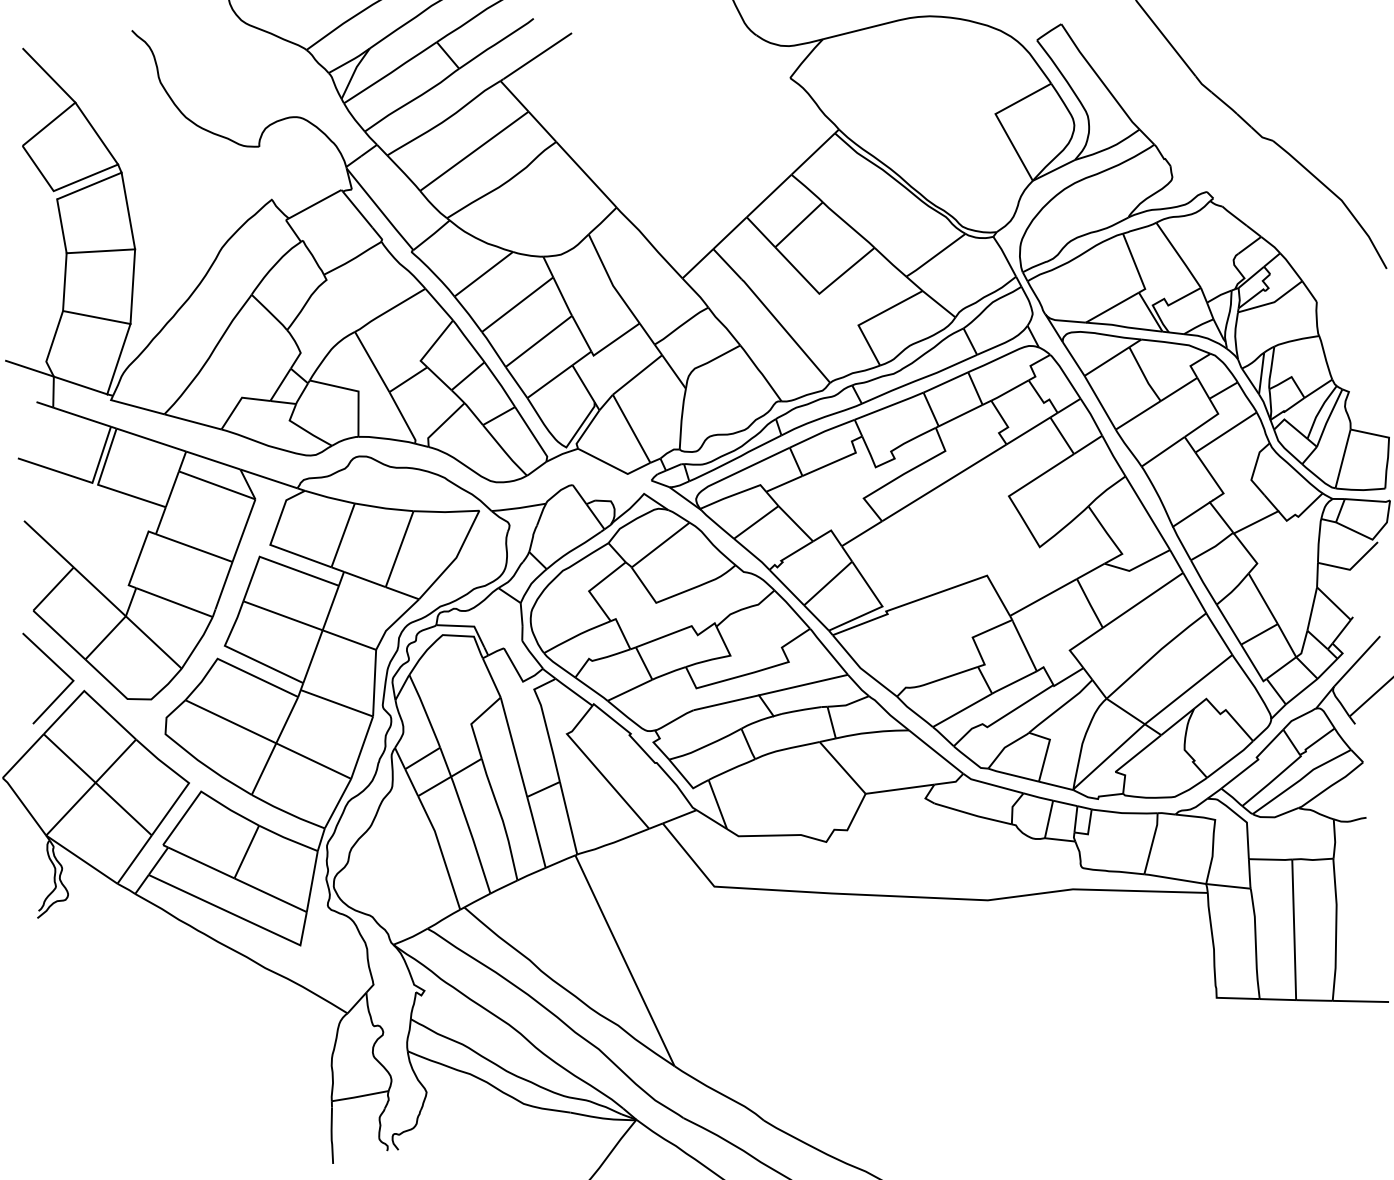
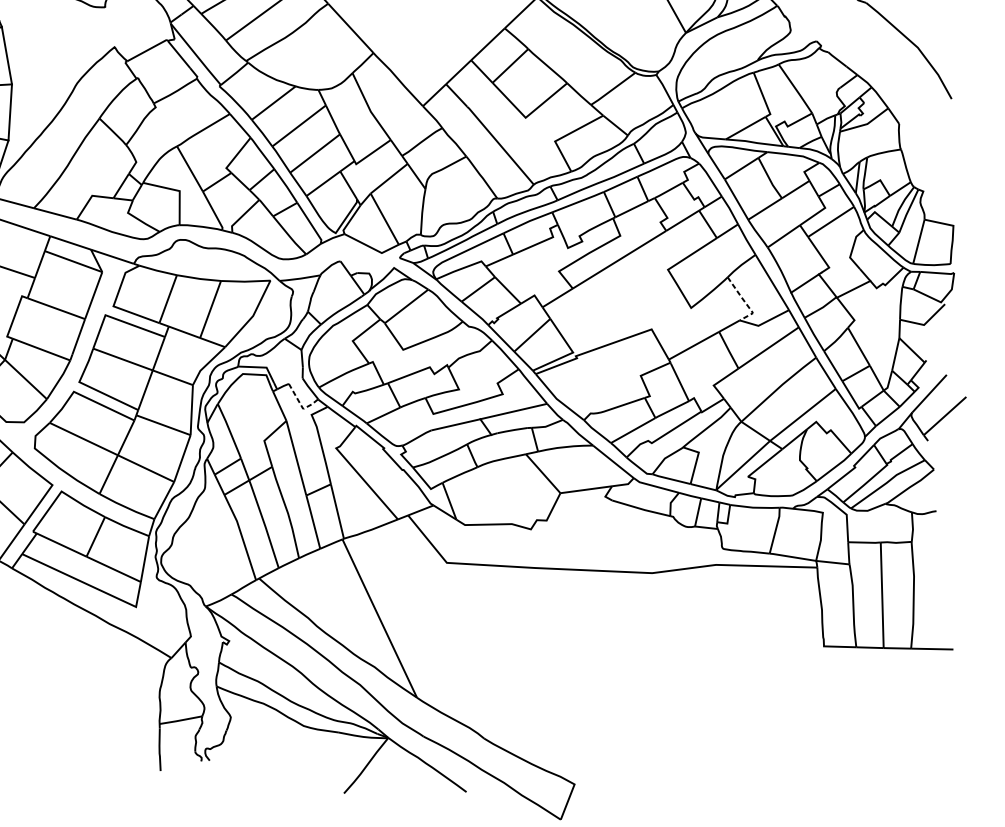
line: (1111, 539) -> (745, 302), solid -> dashed
line: (520, 676) -> (301, 405), solid -> dashed

